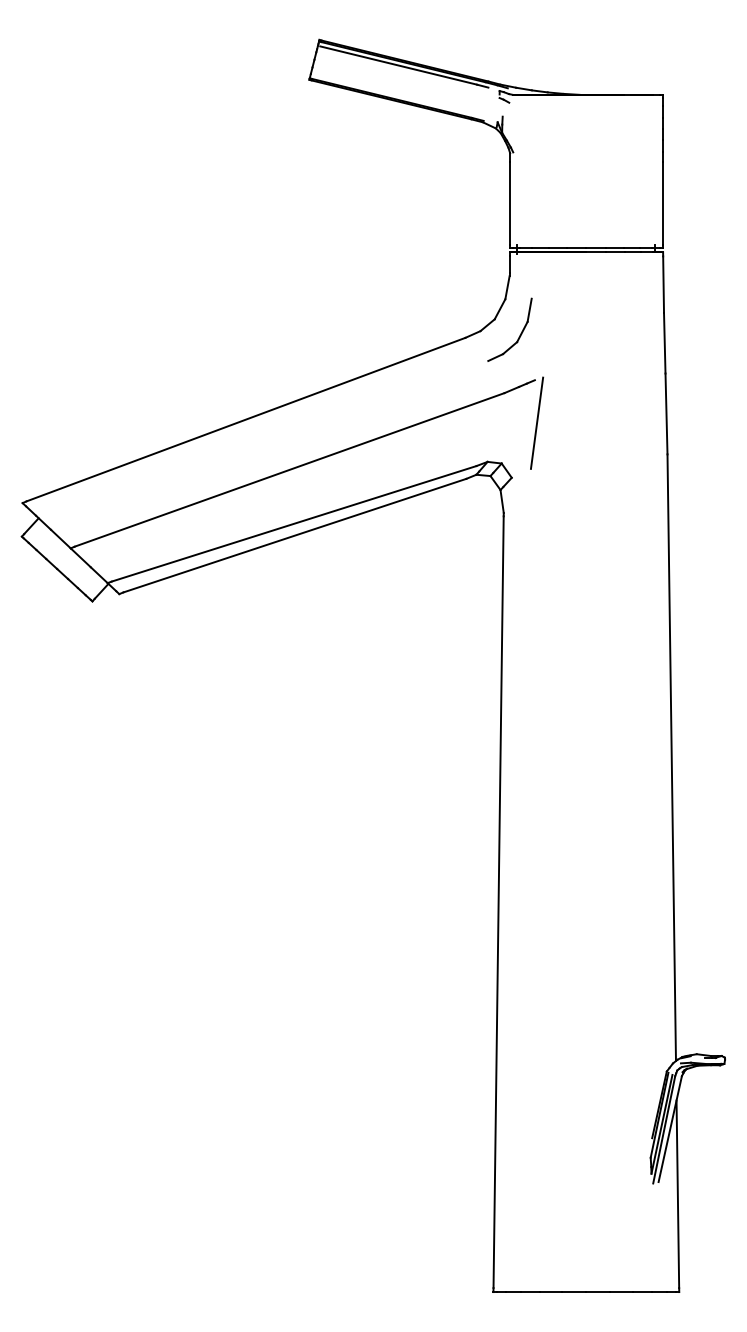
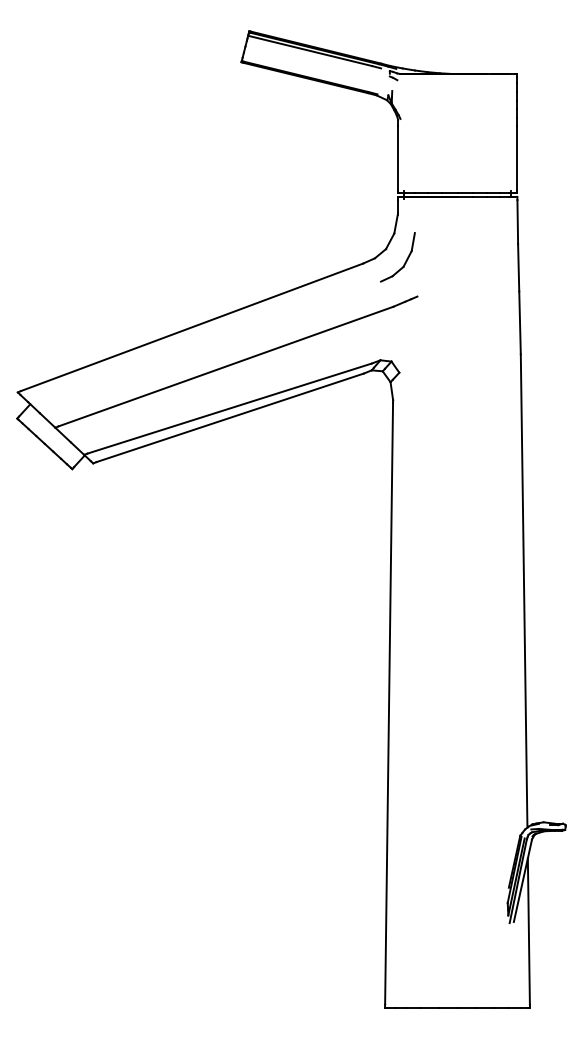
line: (536, 422) -> (418, 329), removed

